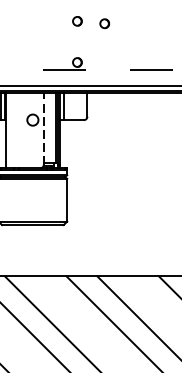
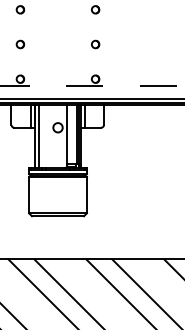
part: (104, 23) -> (118, 46), removed
line: (44, 128) -> (67, 134), dashed -> solid
line: (9, 130) -> (38, 136), added

